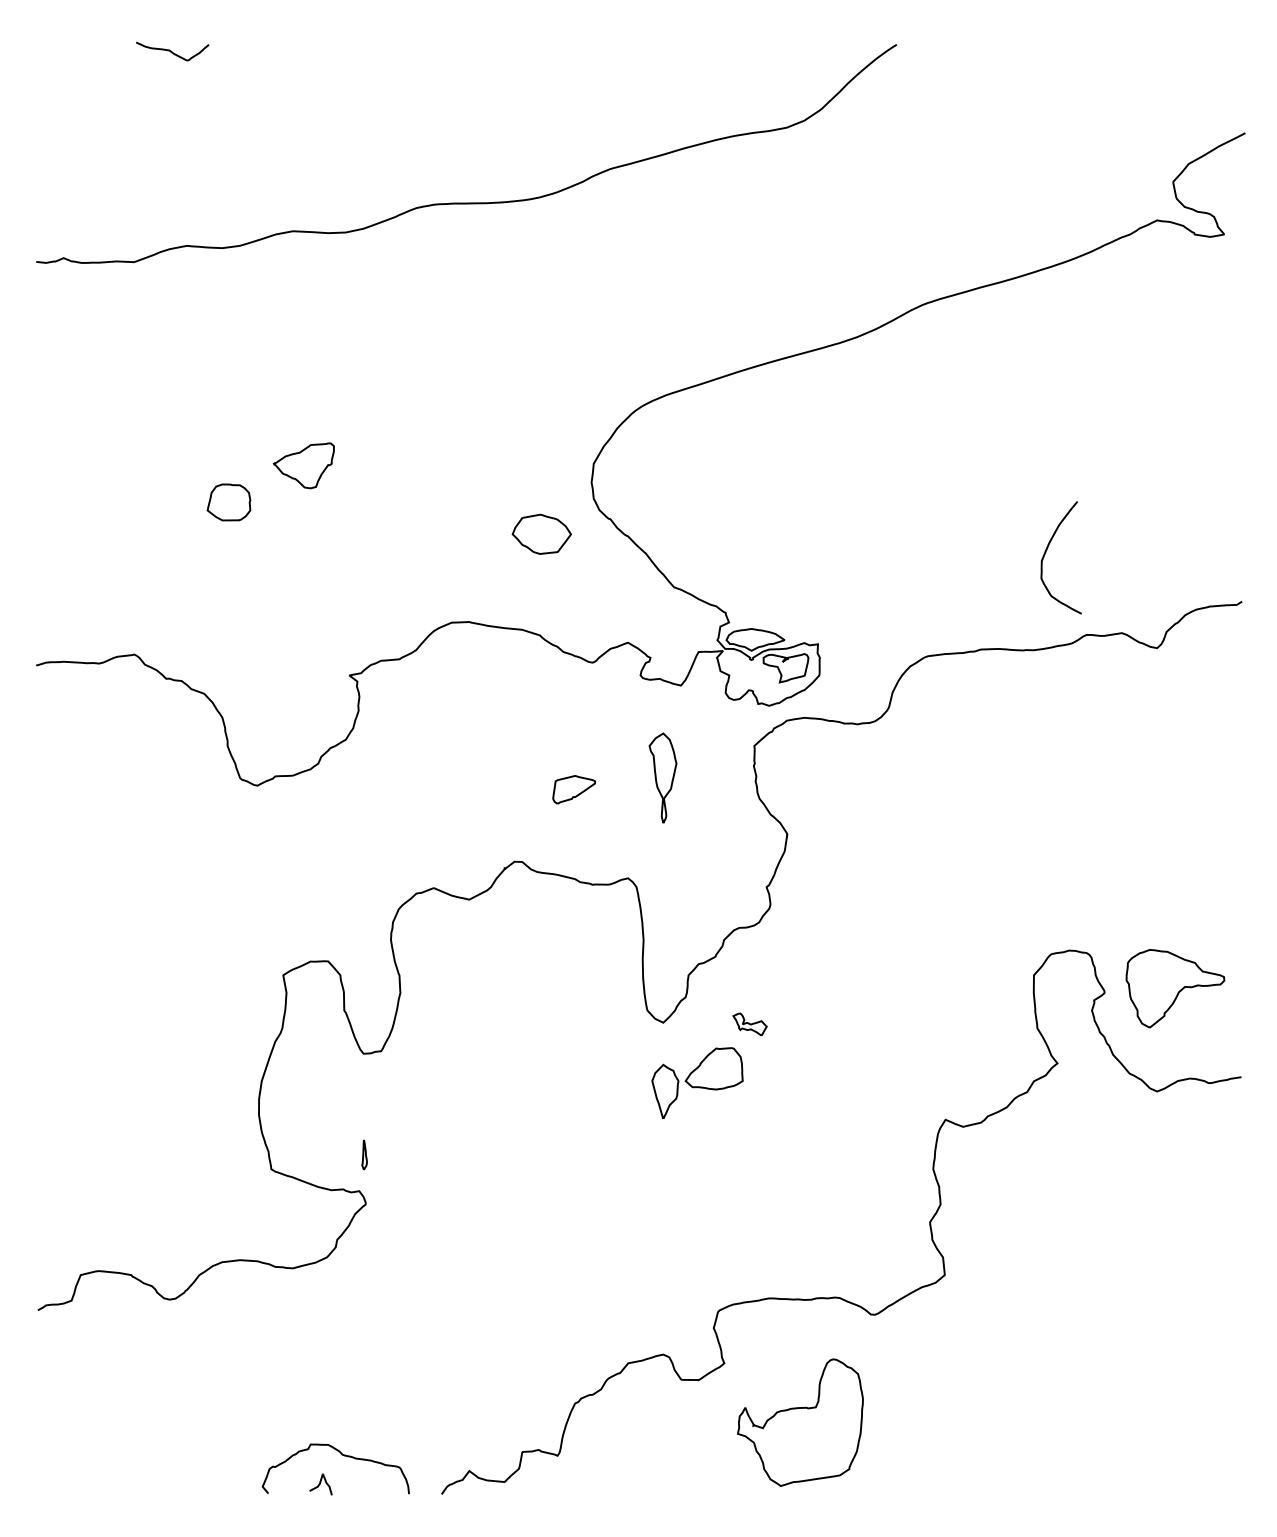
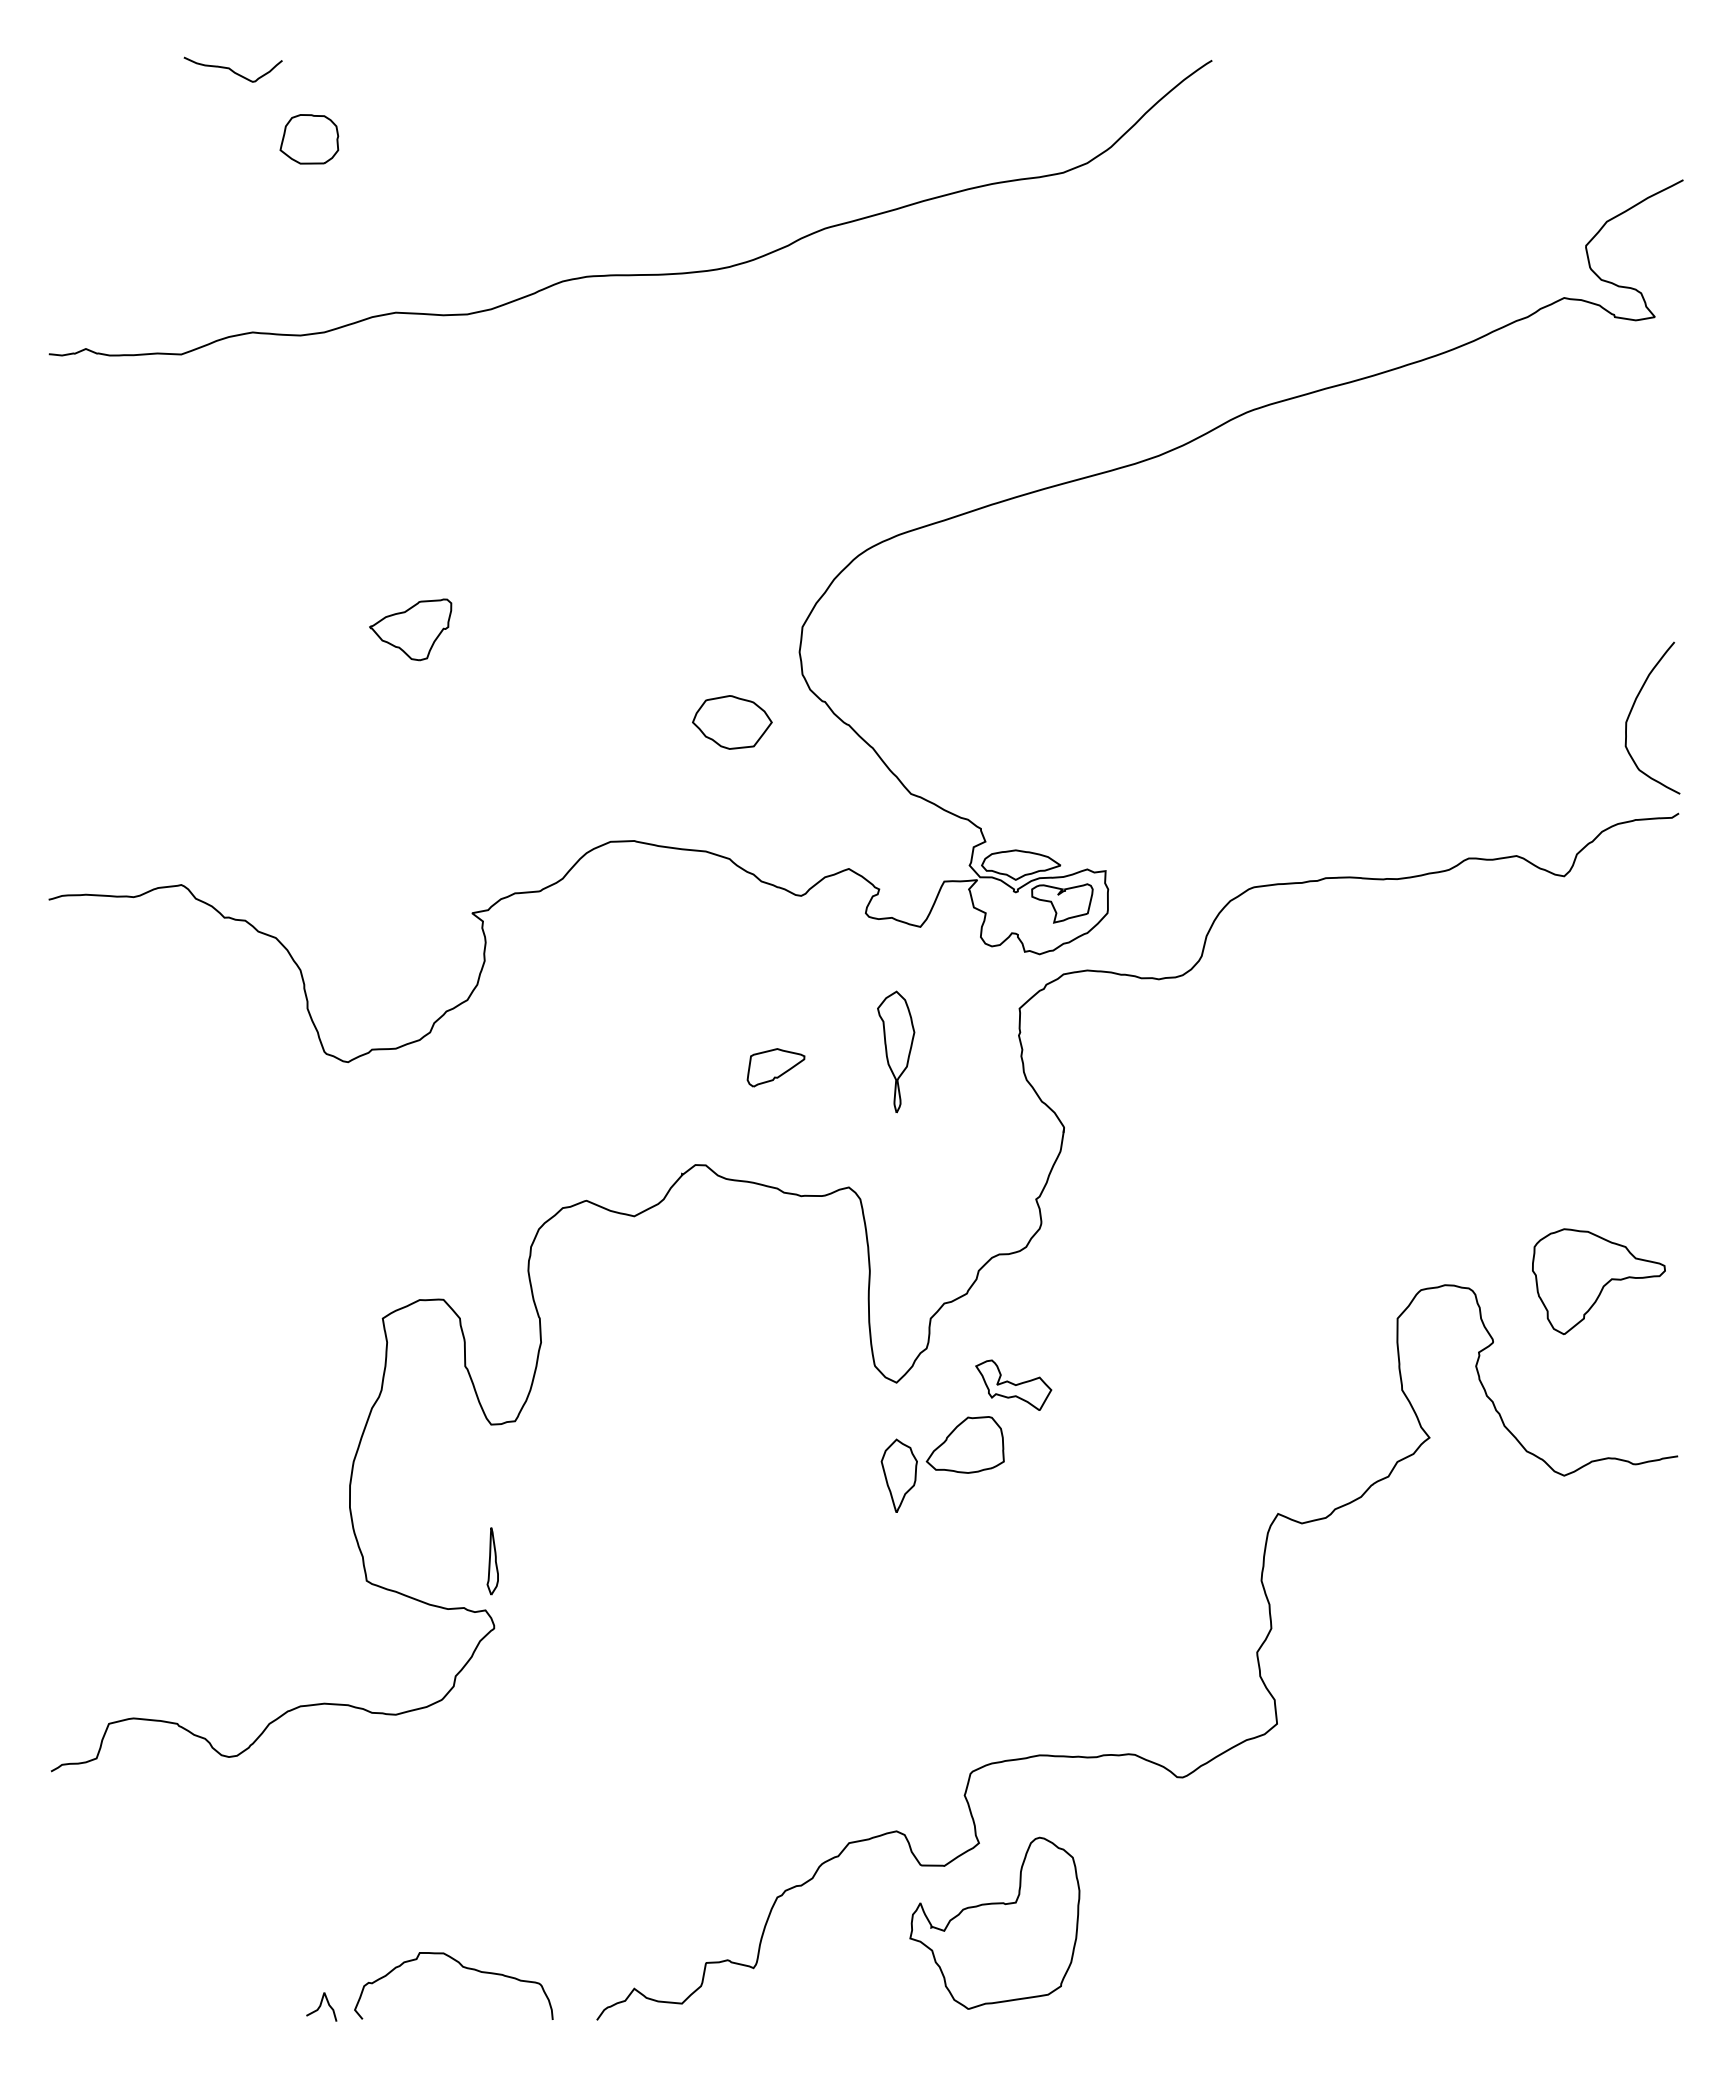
part: (229, 502) -> (309, 139), moved
curve: (1046, 552) -> (1632, 710), moved
part: (1175, 988) -> (1598, 1281), moved
part: (749, 1024) -> (1013, 1384), size x1.67
part: (364, 1154) -> (492, 1561), size x1.67
part: (800, 1422) -> (994, 1922), moved
curve: (320, 1483) -> (321, 2005), moved

